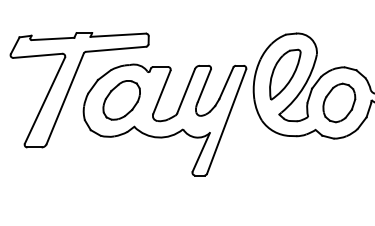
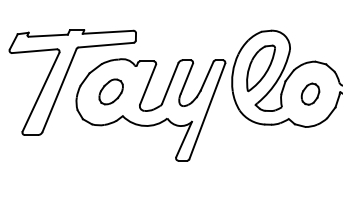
part: (120, 99) -> (110, 91), size x0.7
part: (339, 102) -> (310, 93), size x0.6

